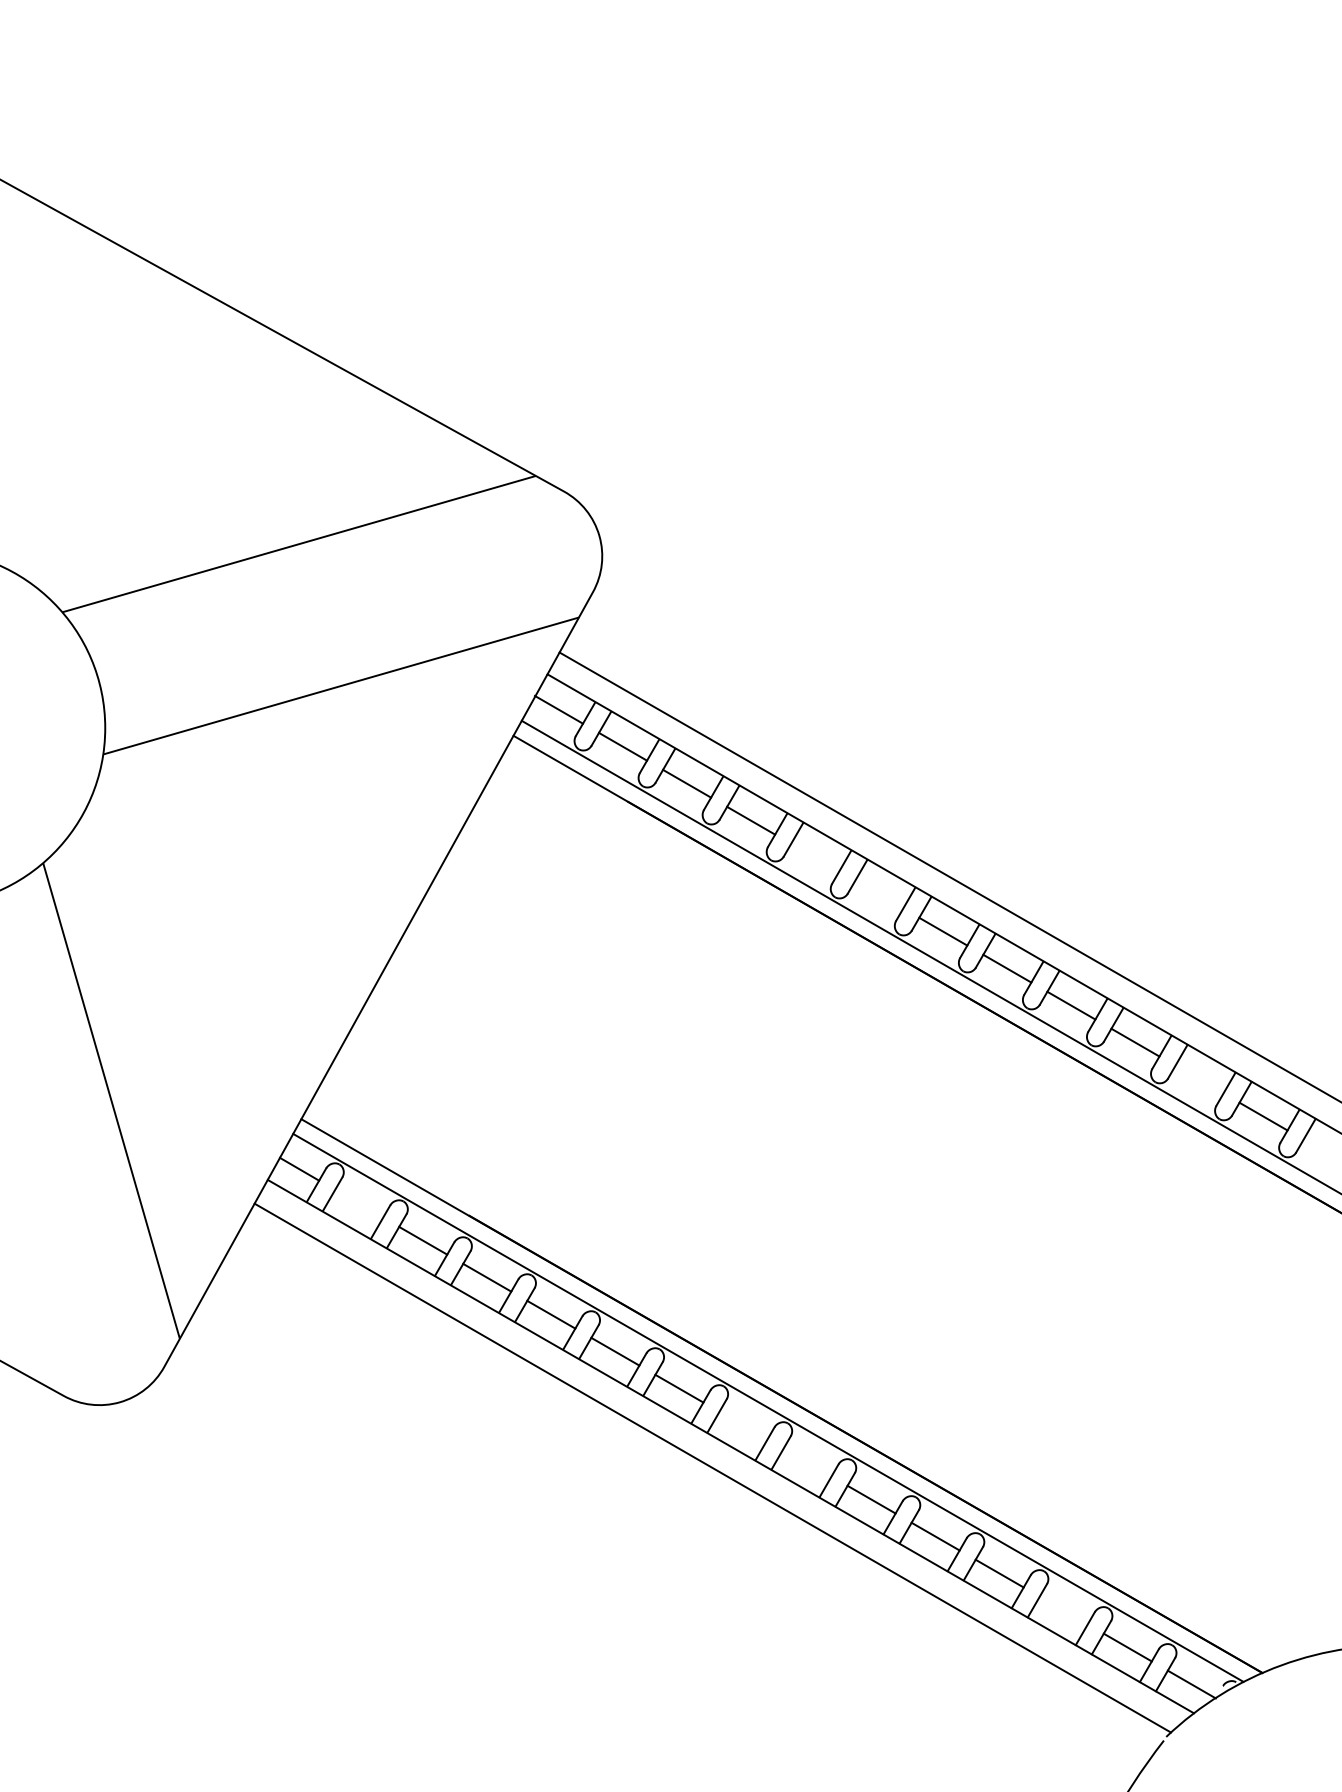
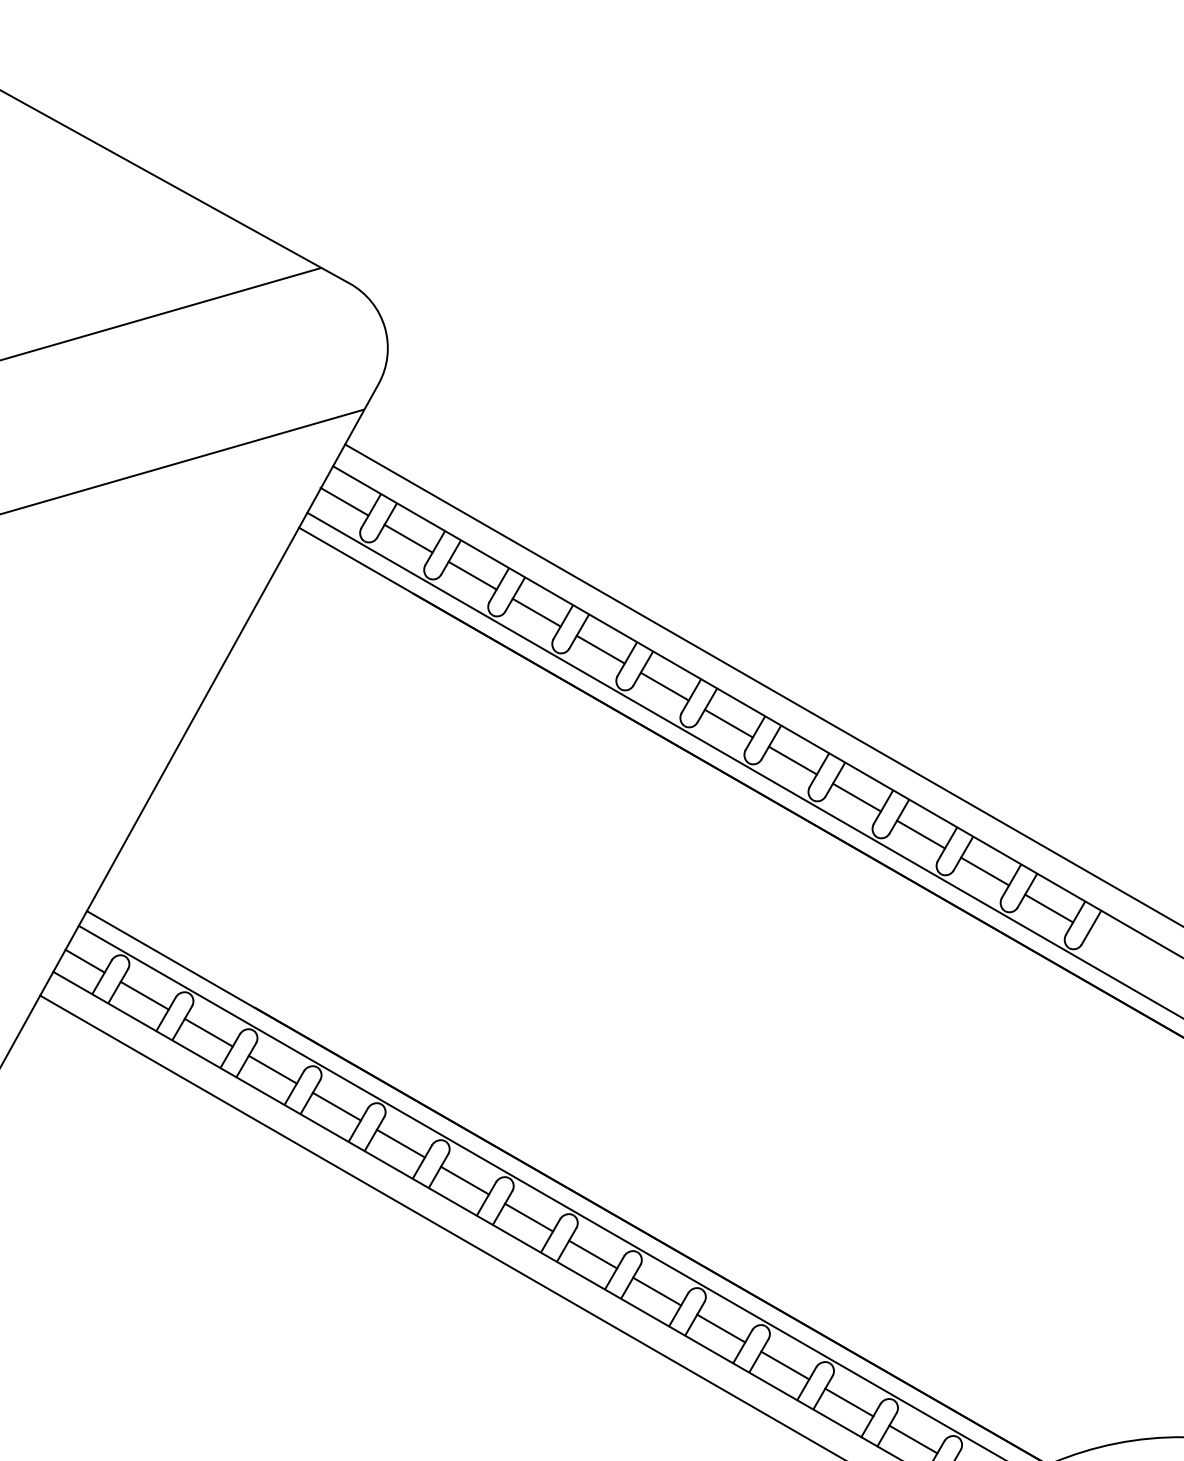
line: (815, 857) -> (601, 649), added
line: (879, 894) -> (665, 686), added
line: (1199, 1079) -> (985, 871), added
line: (359, 1203) -> (145, 995), added
line: (743, 1425) -> (529, 1217), added
line: (807, 1462) -> (593, 1254), added
line: (1063, 1610) -> (849, 1402), added

